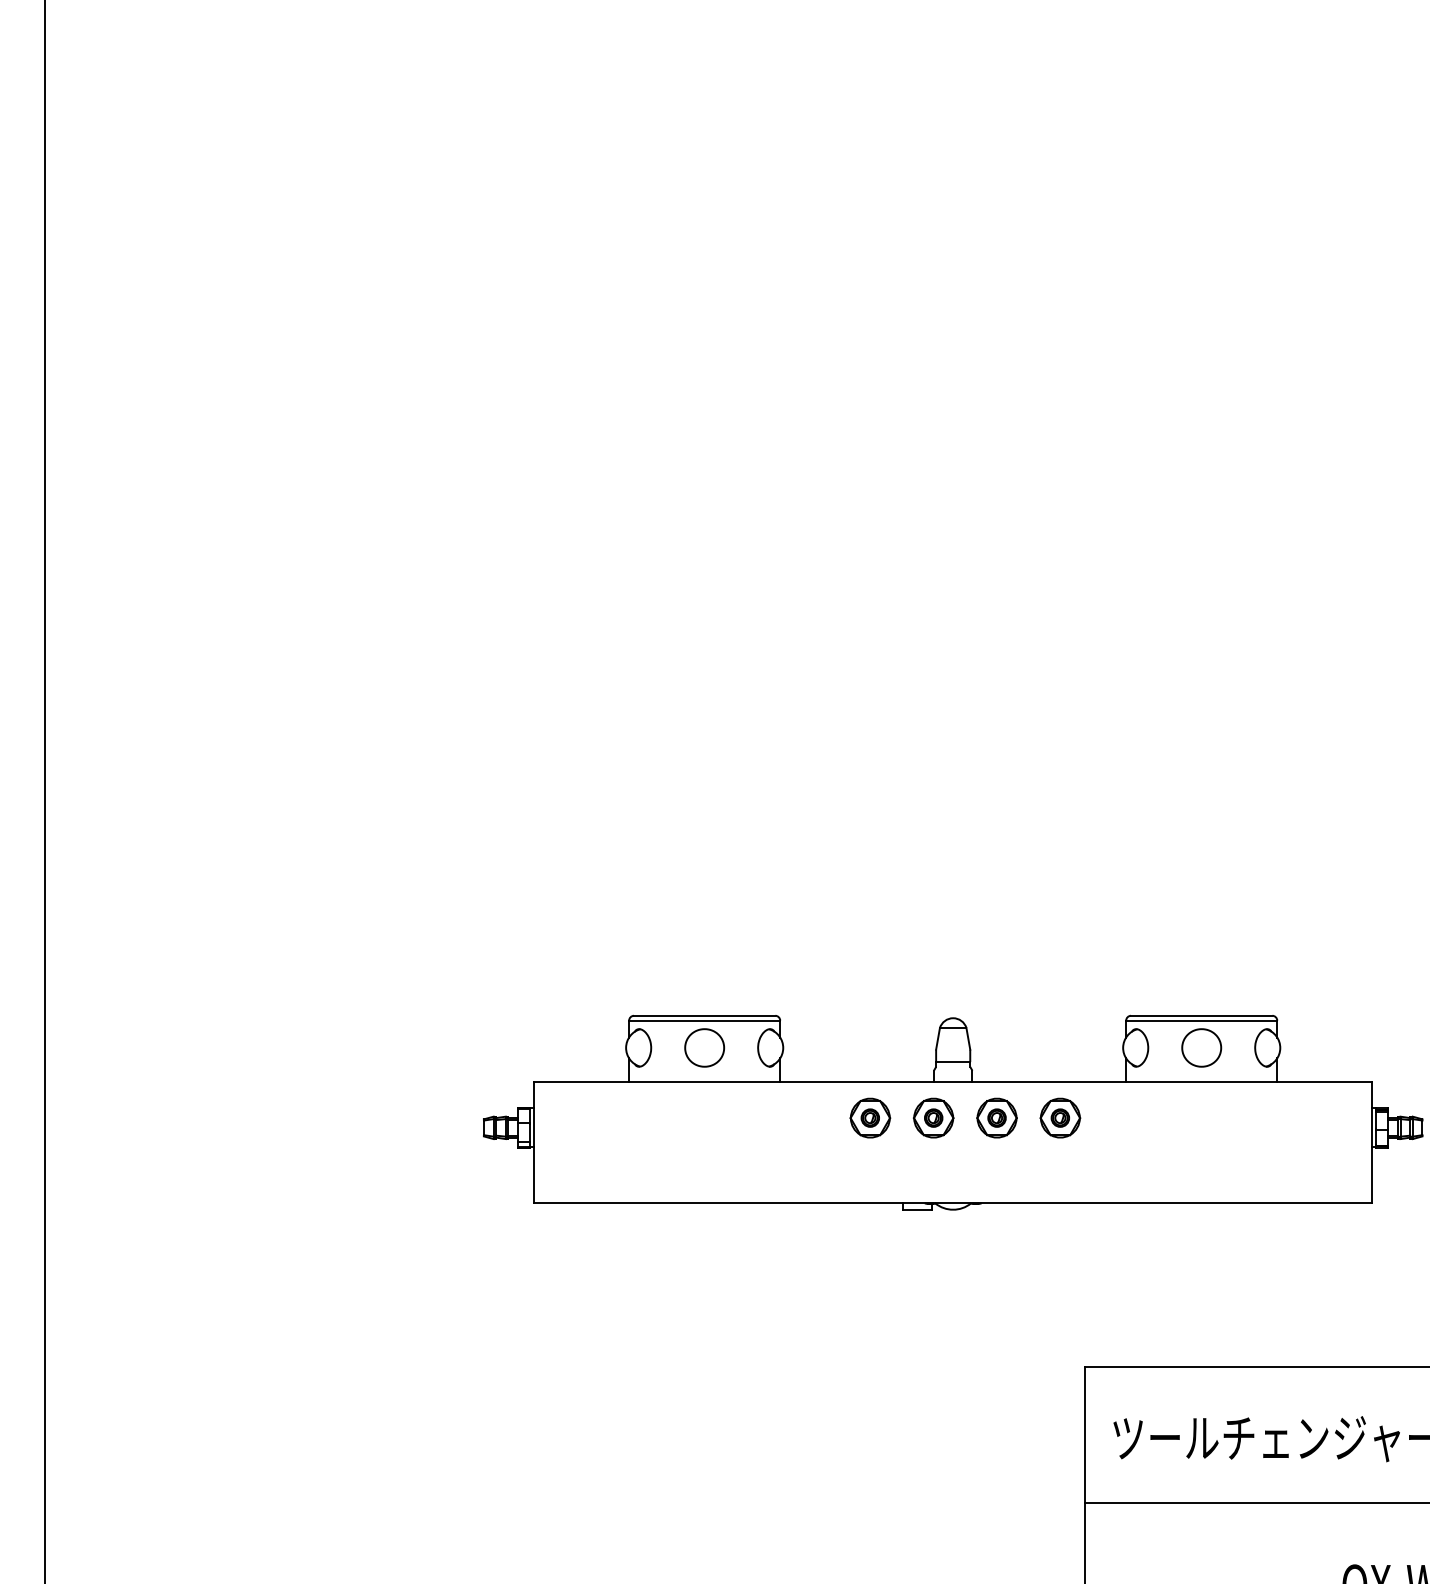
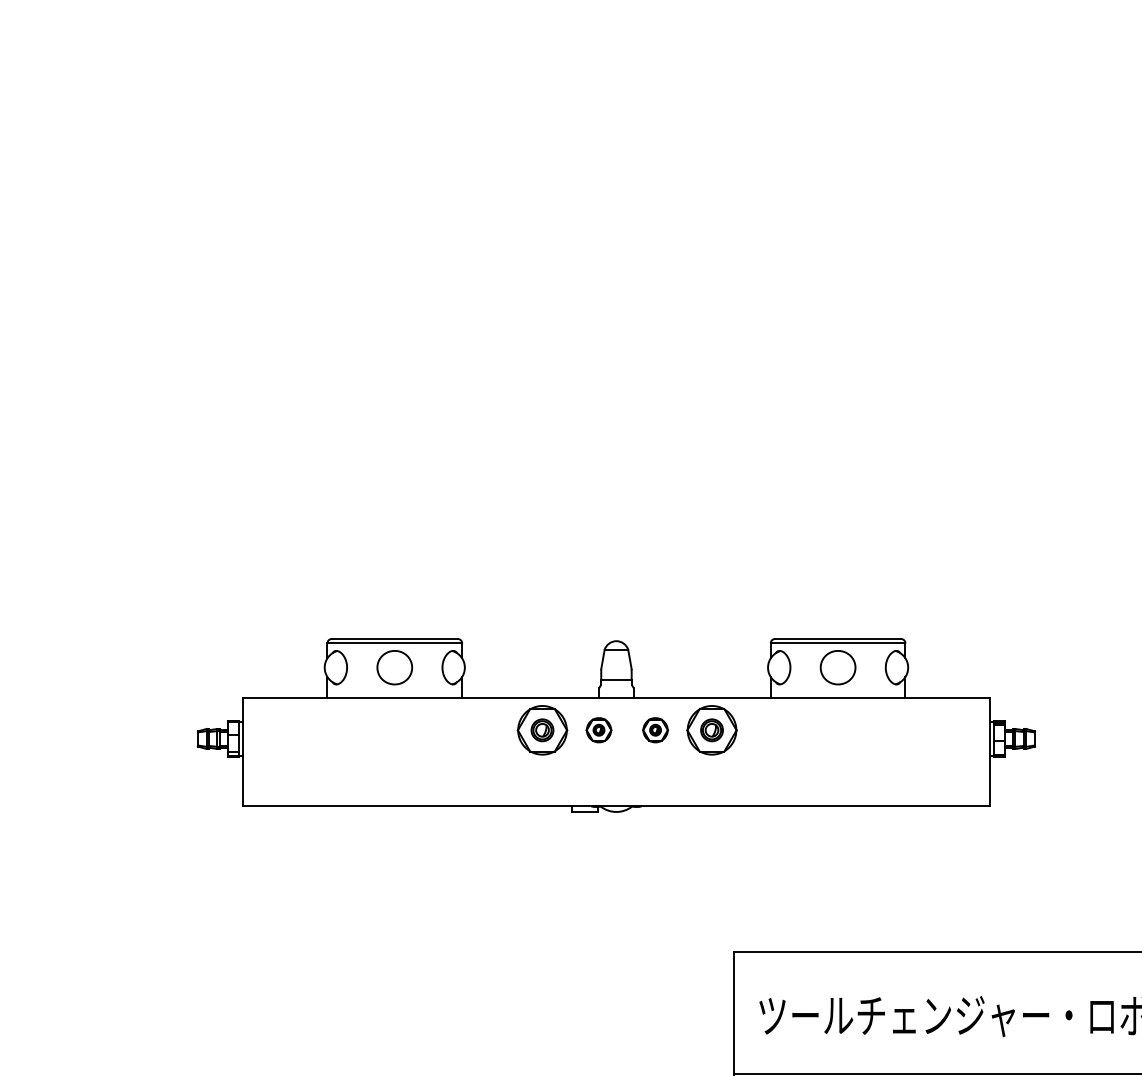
part: (870, 1117) -> (542, 729), size x1.4
part: (933, 1117) -> (598, 729), size x0.7
part: (996, 1117) -> (655, 729), size x0.7
part: (1060, 1117) -> (712, 729), size x1.4

